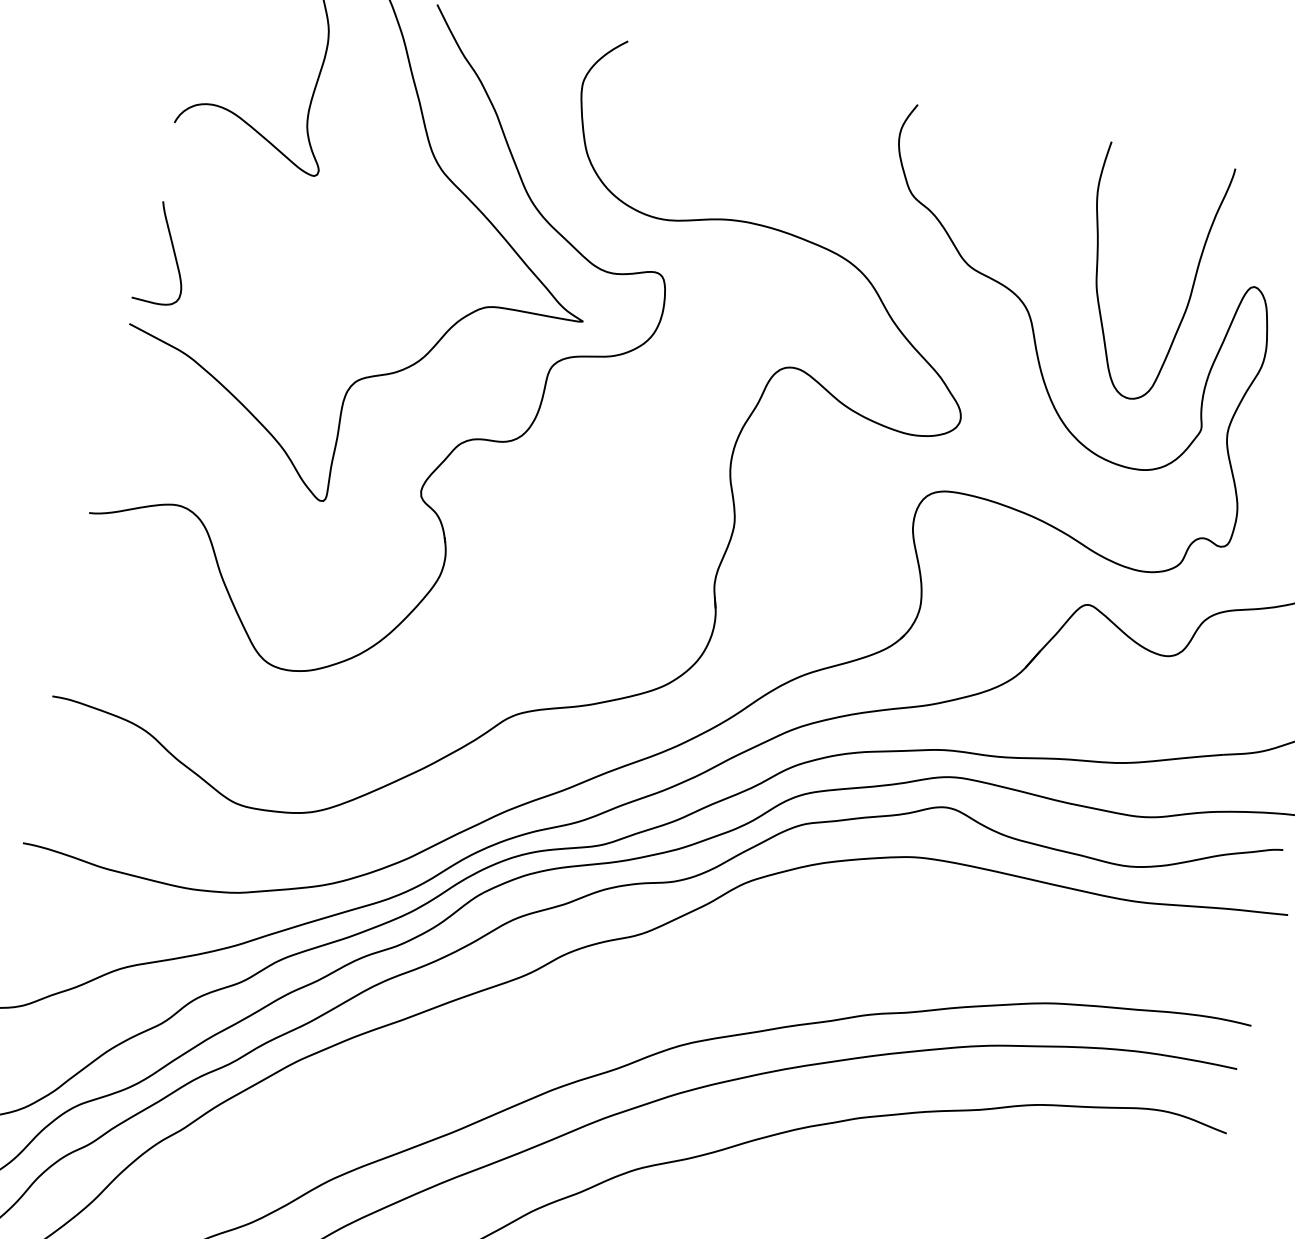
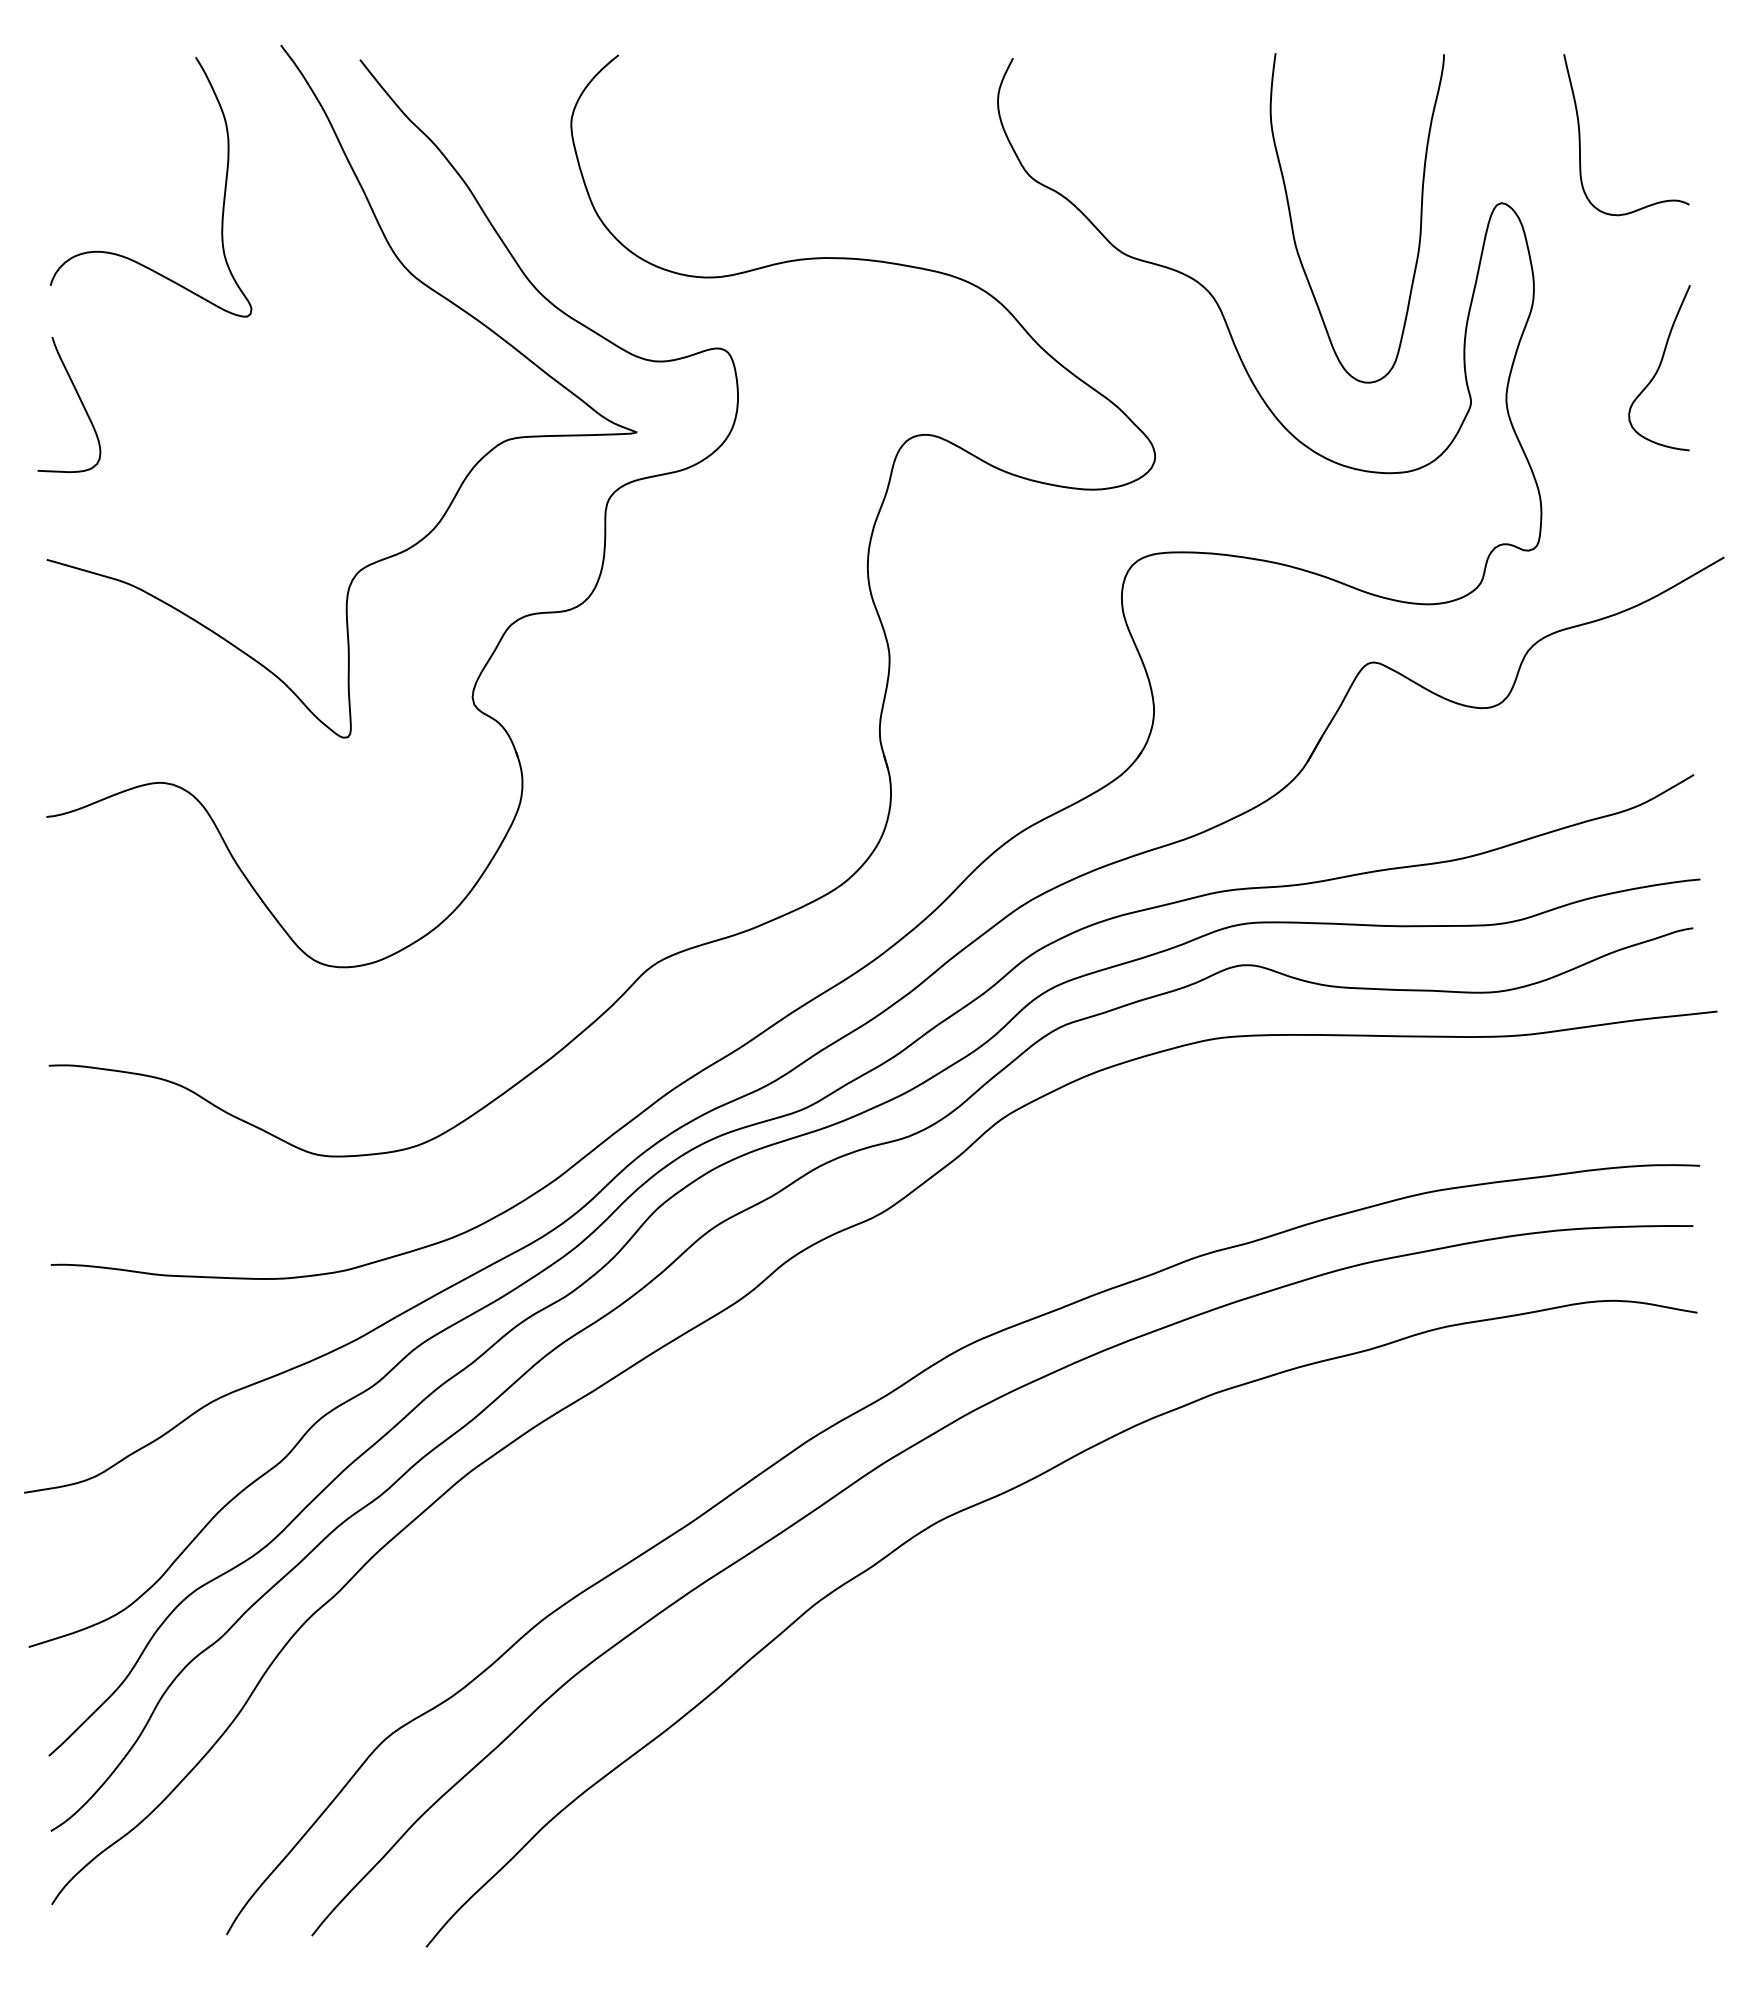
curve: (173, 251) -> (79, 399), moved

